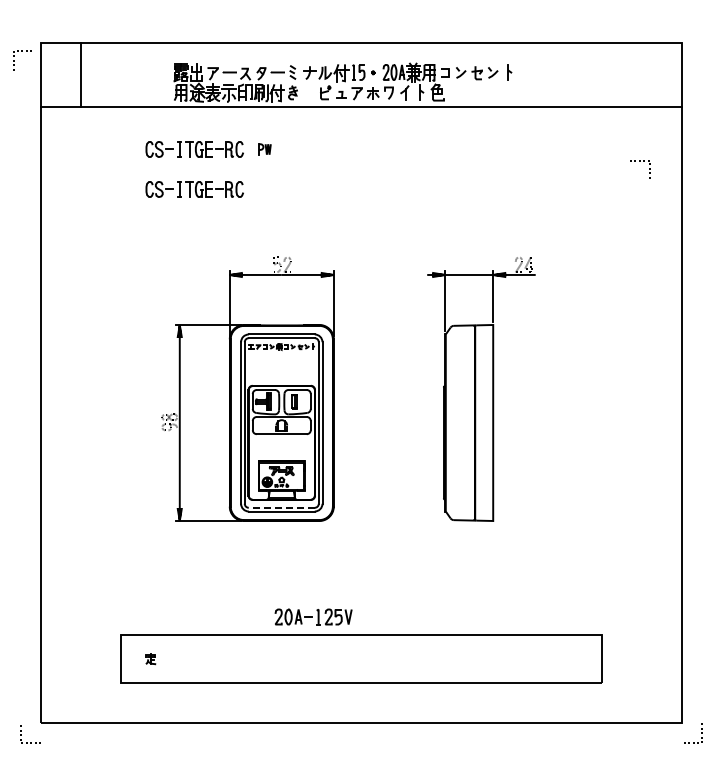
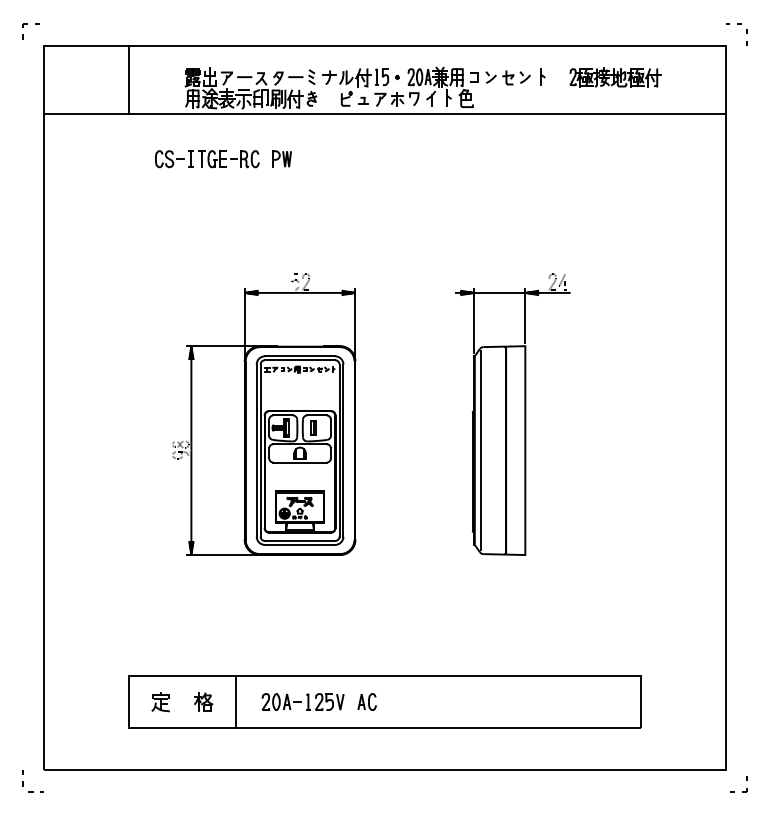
line: (14, 60) -> (22, 34), moved
part: (577, 72) -> (615, 77), added
line: (81, 74) -> (129, 79), moved
part: (264, 149) -> (281, 159), size x1.43
line: (640, 161) -> (737, 24), moved
part: (194, 189) -> (207, 201), removed
line: (451, 422) -> (480, 450), added
line: (281, 507) -> (299, 540), dashed -> solid
part: (313, 616) -> (302, 701), moved
part: (150, 658) -> (160, 701), size x1.67
part: (191, 658) -> (203, 701), added
part: (344, 658) -> (366, 701), added
line: (221, 659) -> (235, 702), added

